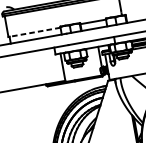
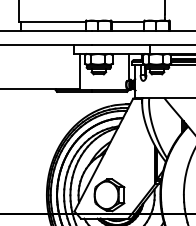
line: (35, 32) -> (53, 22), dashed -> solid

